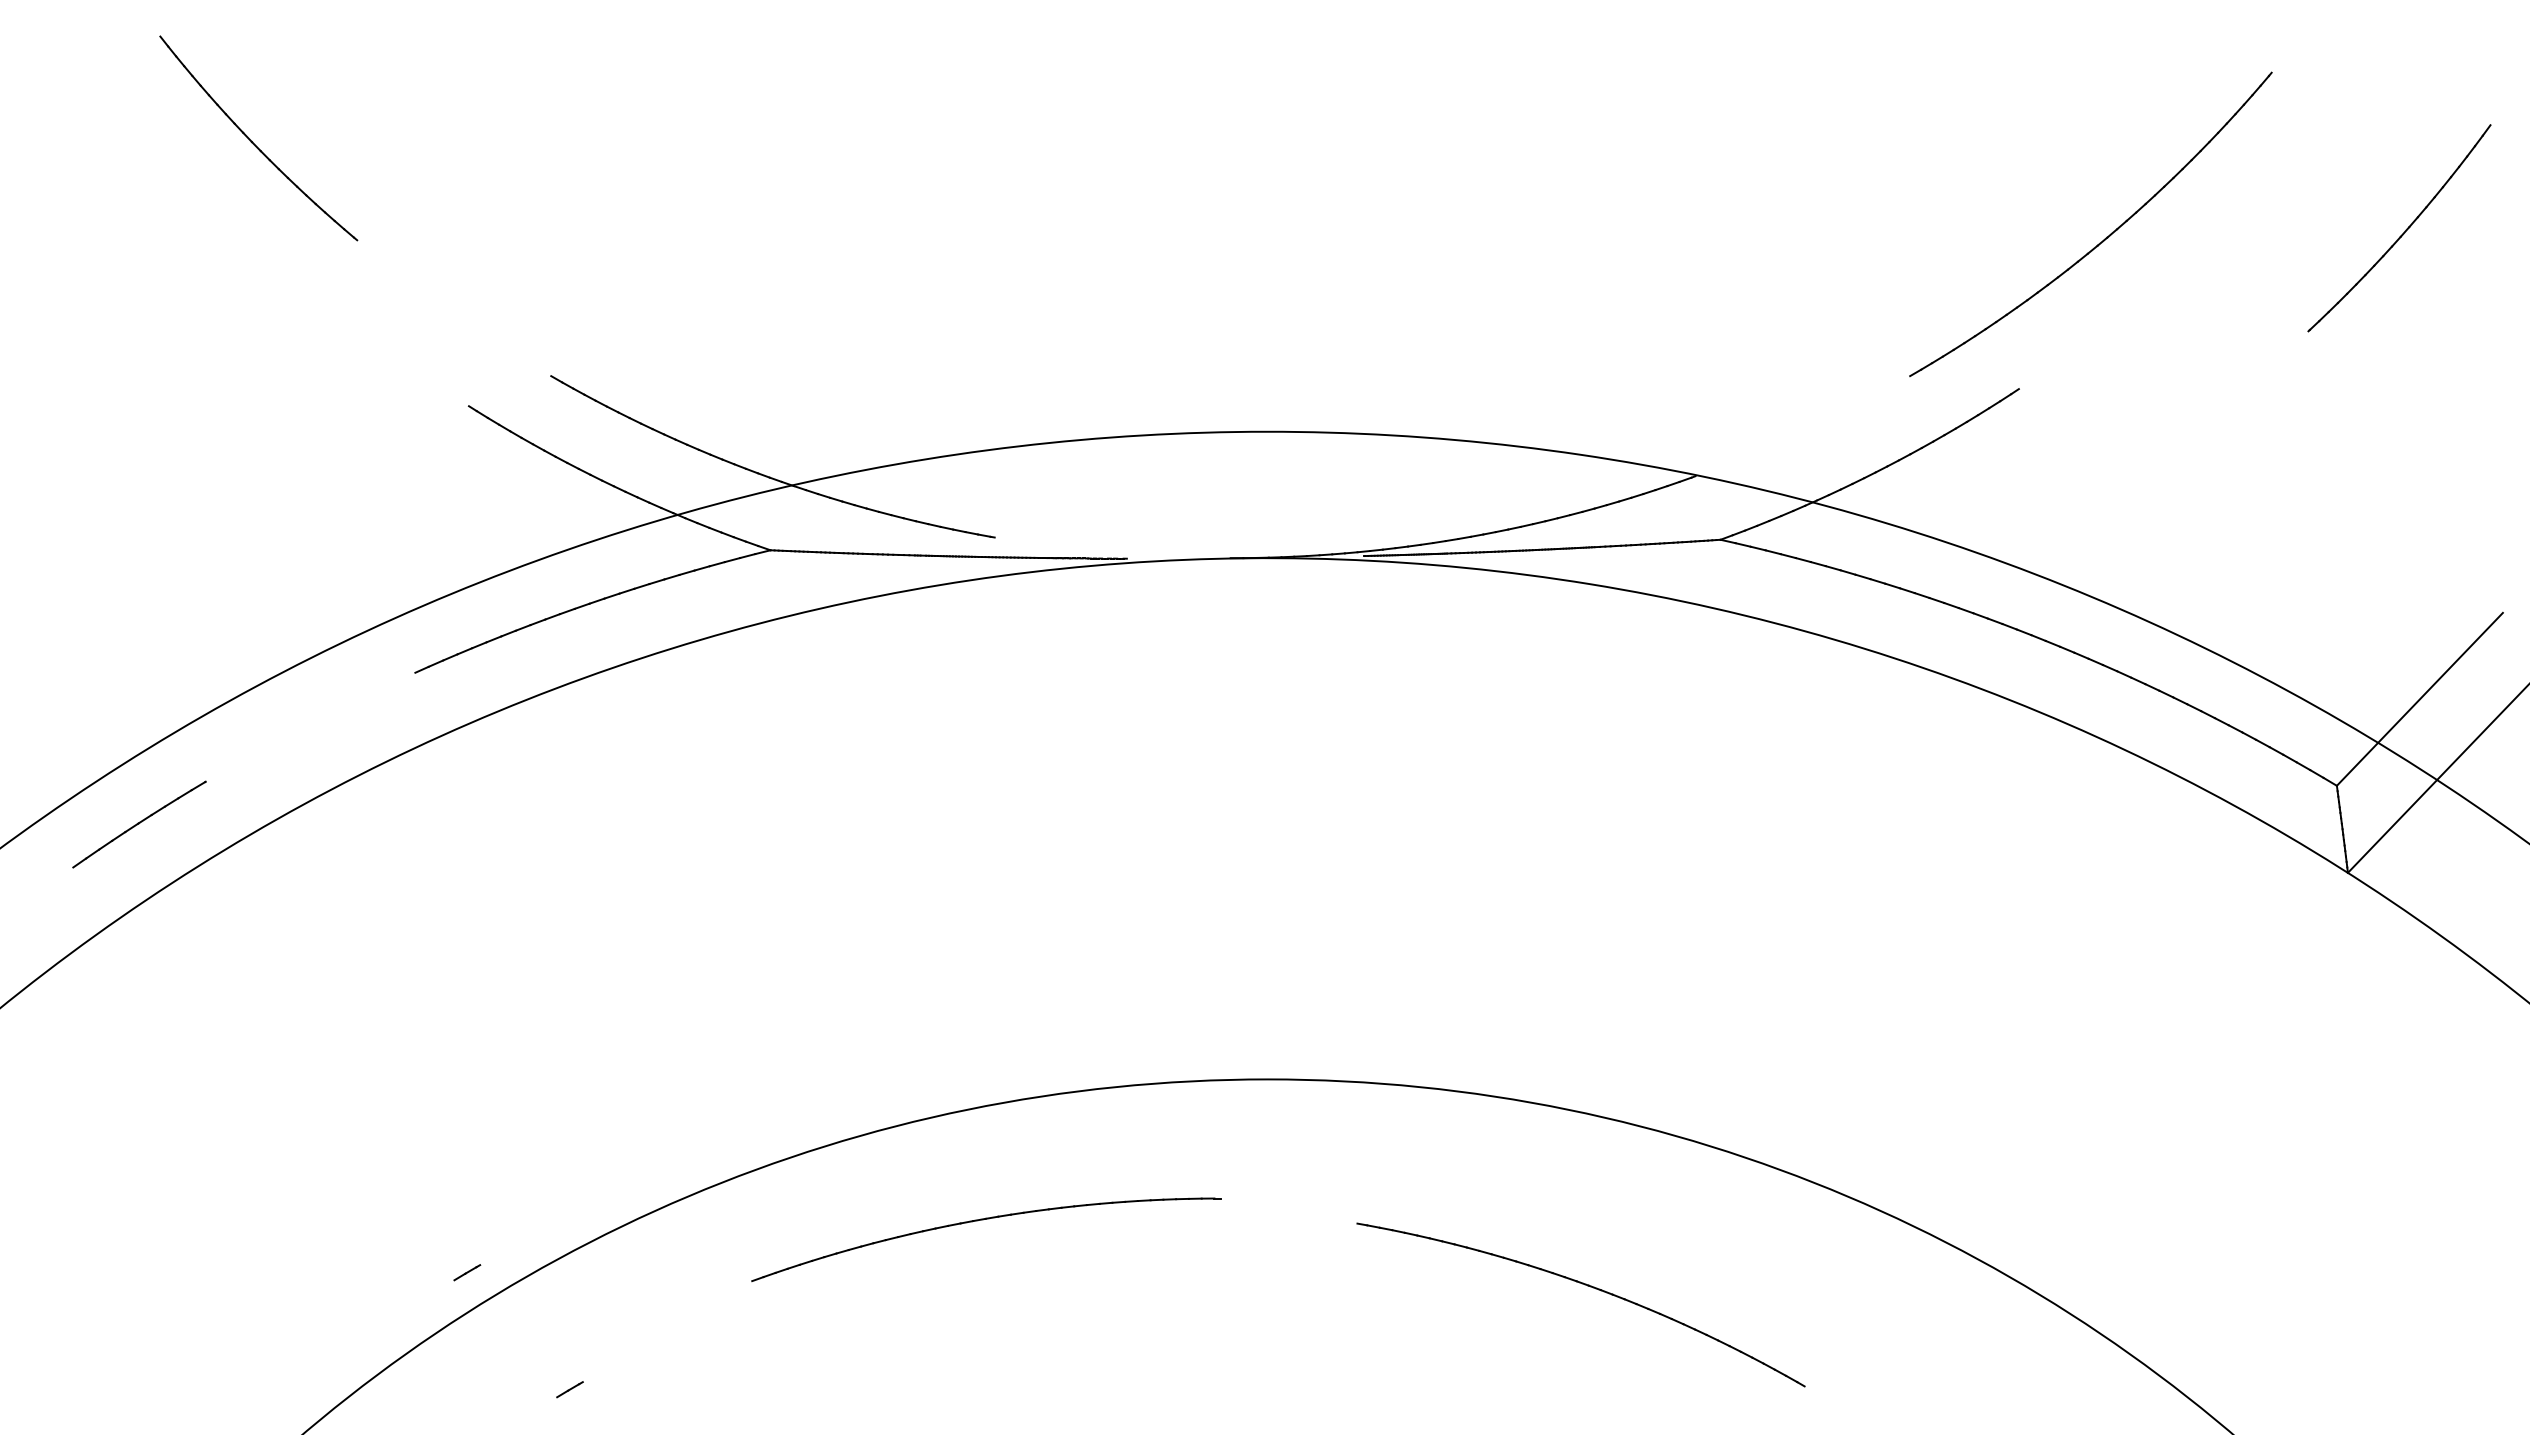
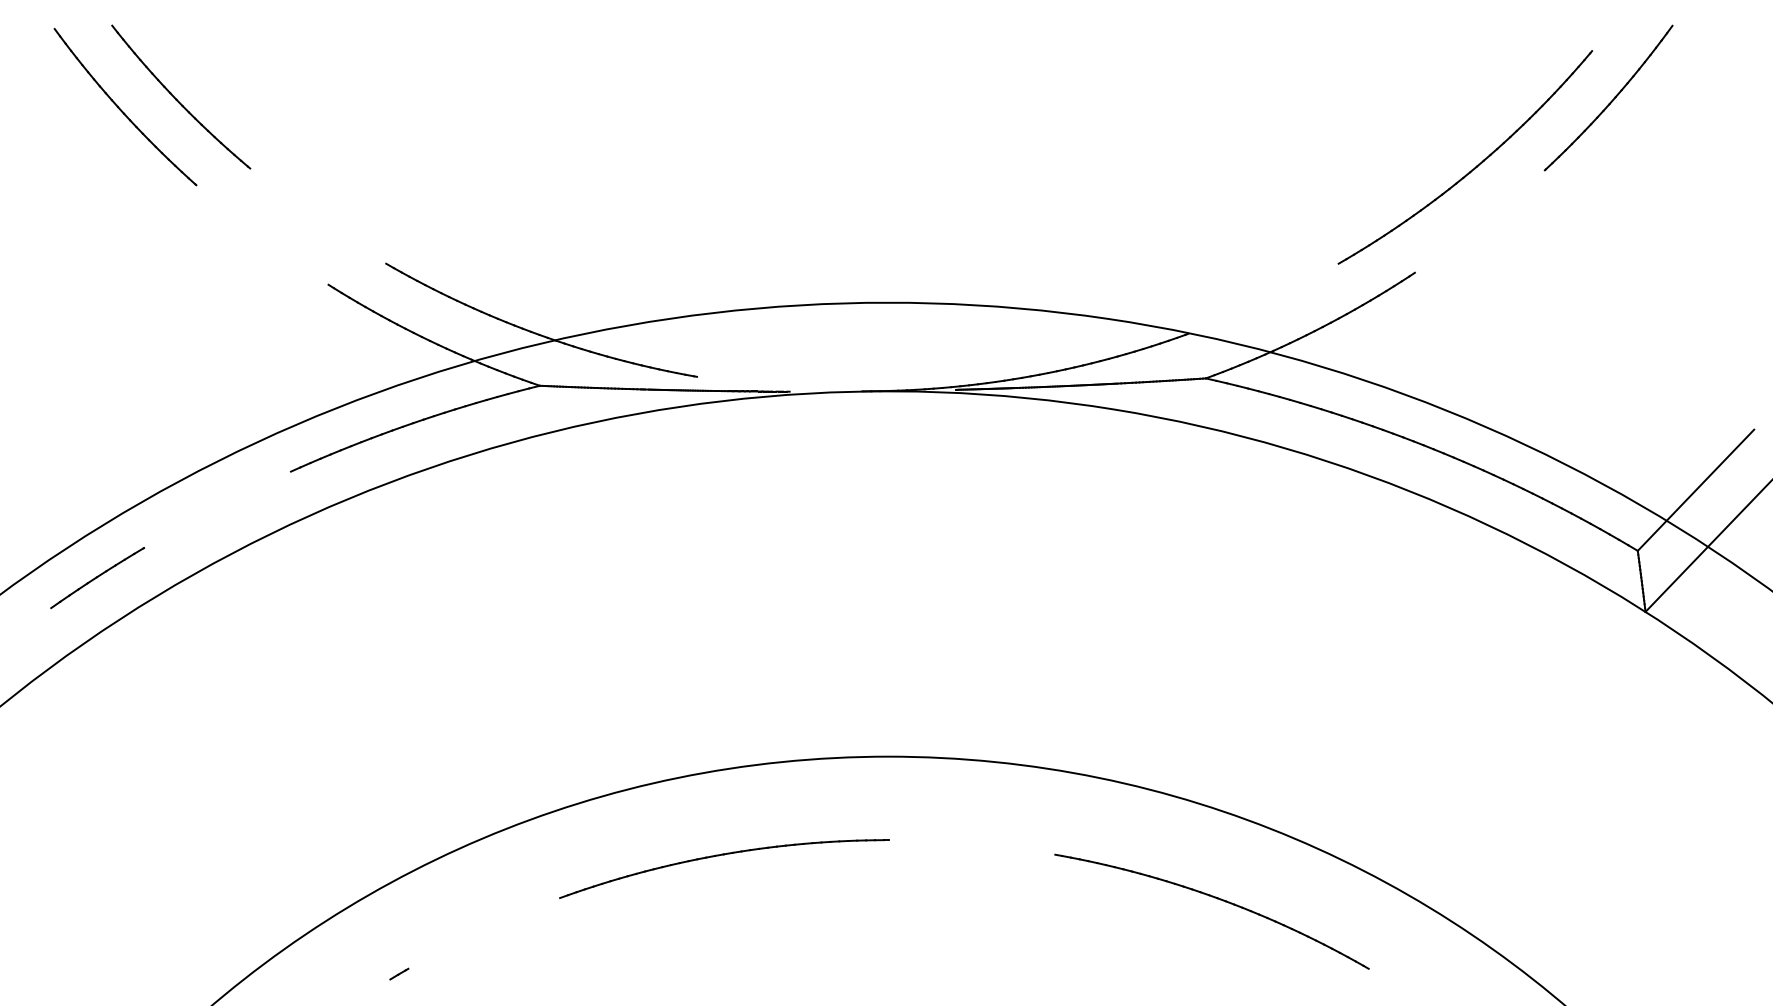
part: (179, 153) -> (125, 107), added
part: (2399, 227) -> (1608, 97), moved
part: (986, 1220) -> (724, 855), moved
line: (467, 1271) -> (327, 891), removed
part: (1584, 1286) -> (1214, 898), moved

